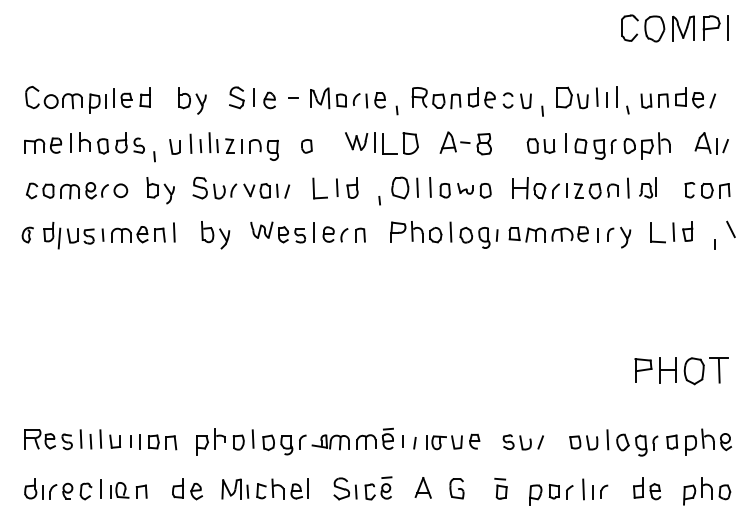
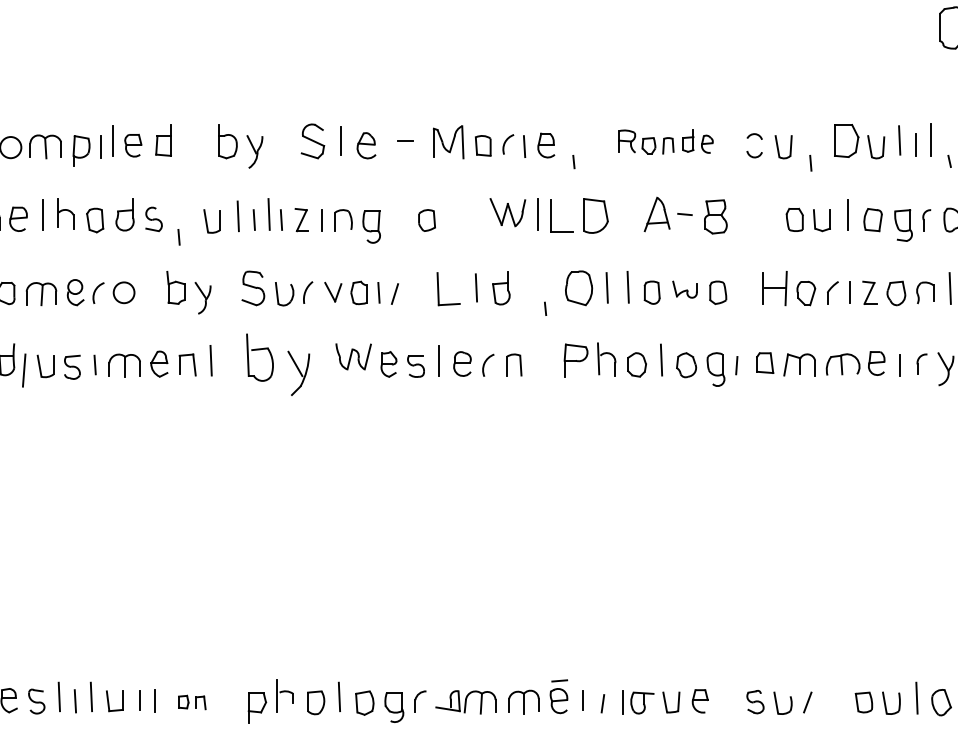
part: (453, 98) -> (665, 142), size x0.7
part: (215, 235) -> (278, 365), size x1.4
part: (162, 442) -> (191, 702), size x0.6

